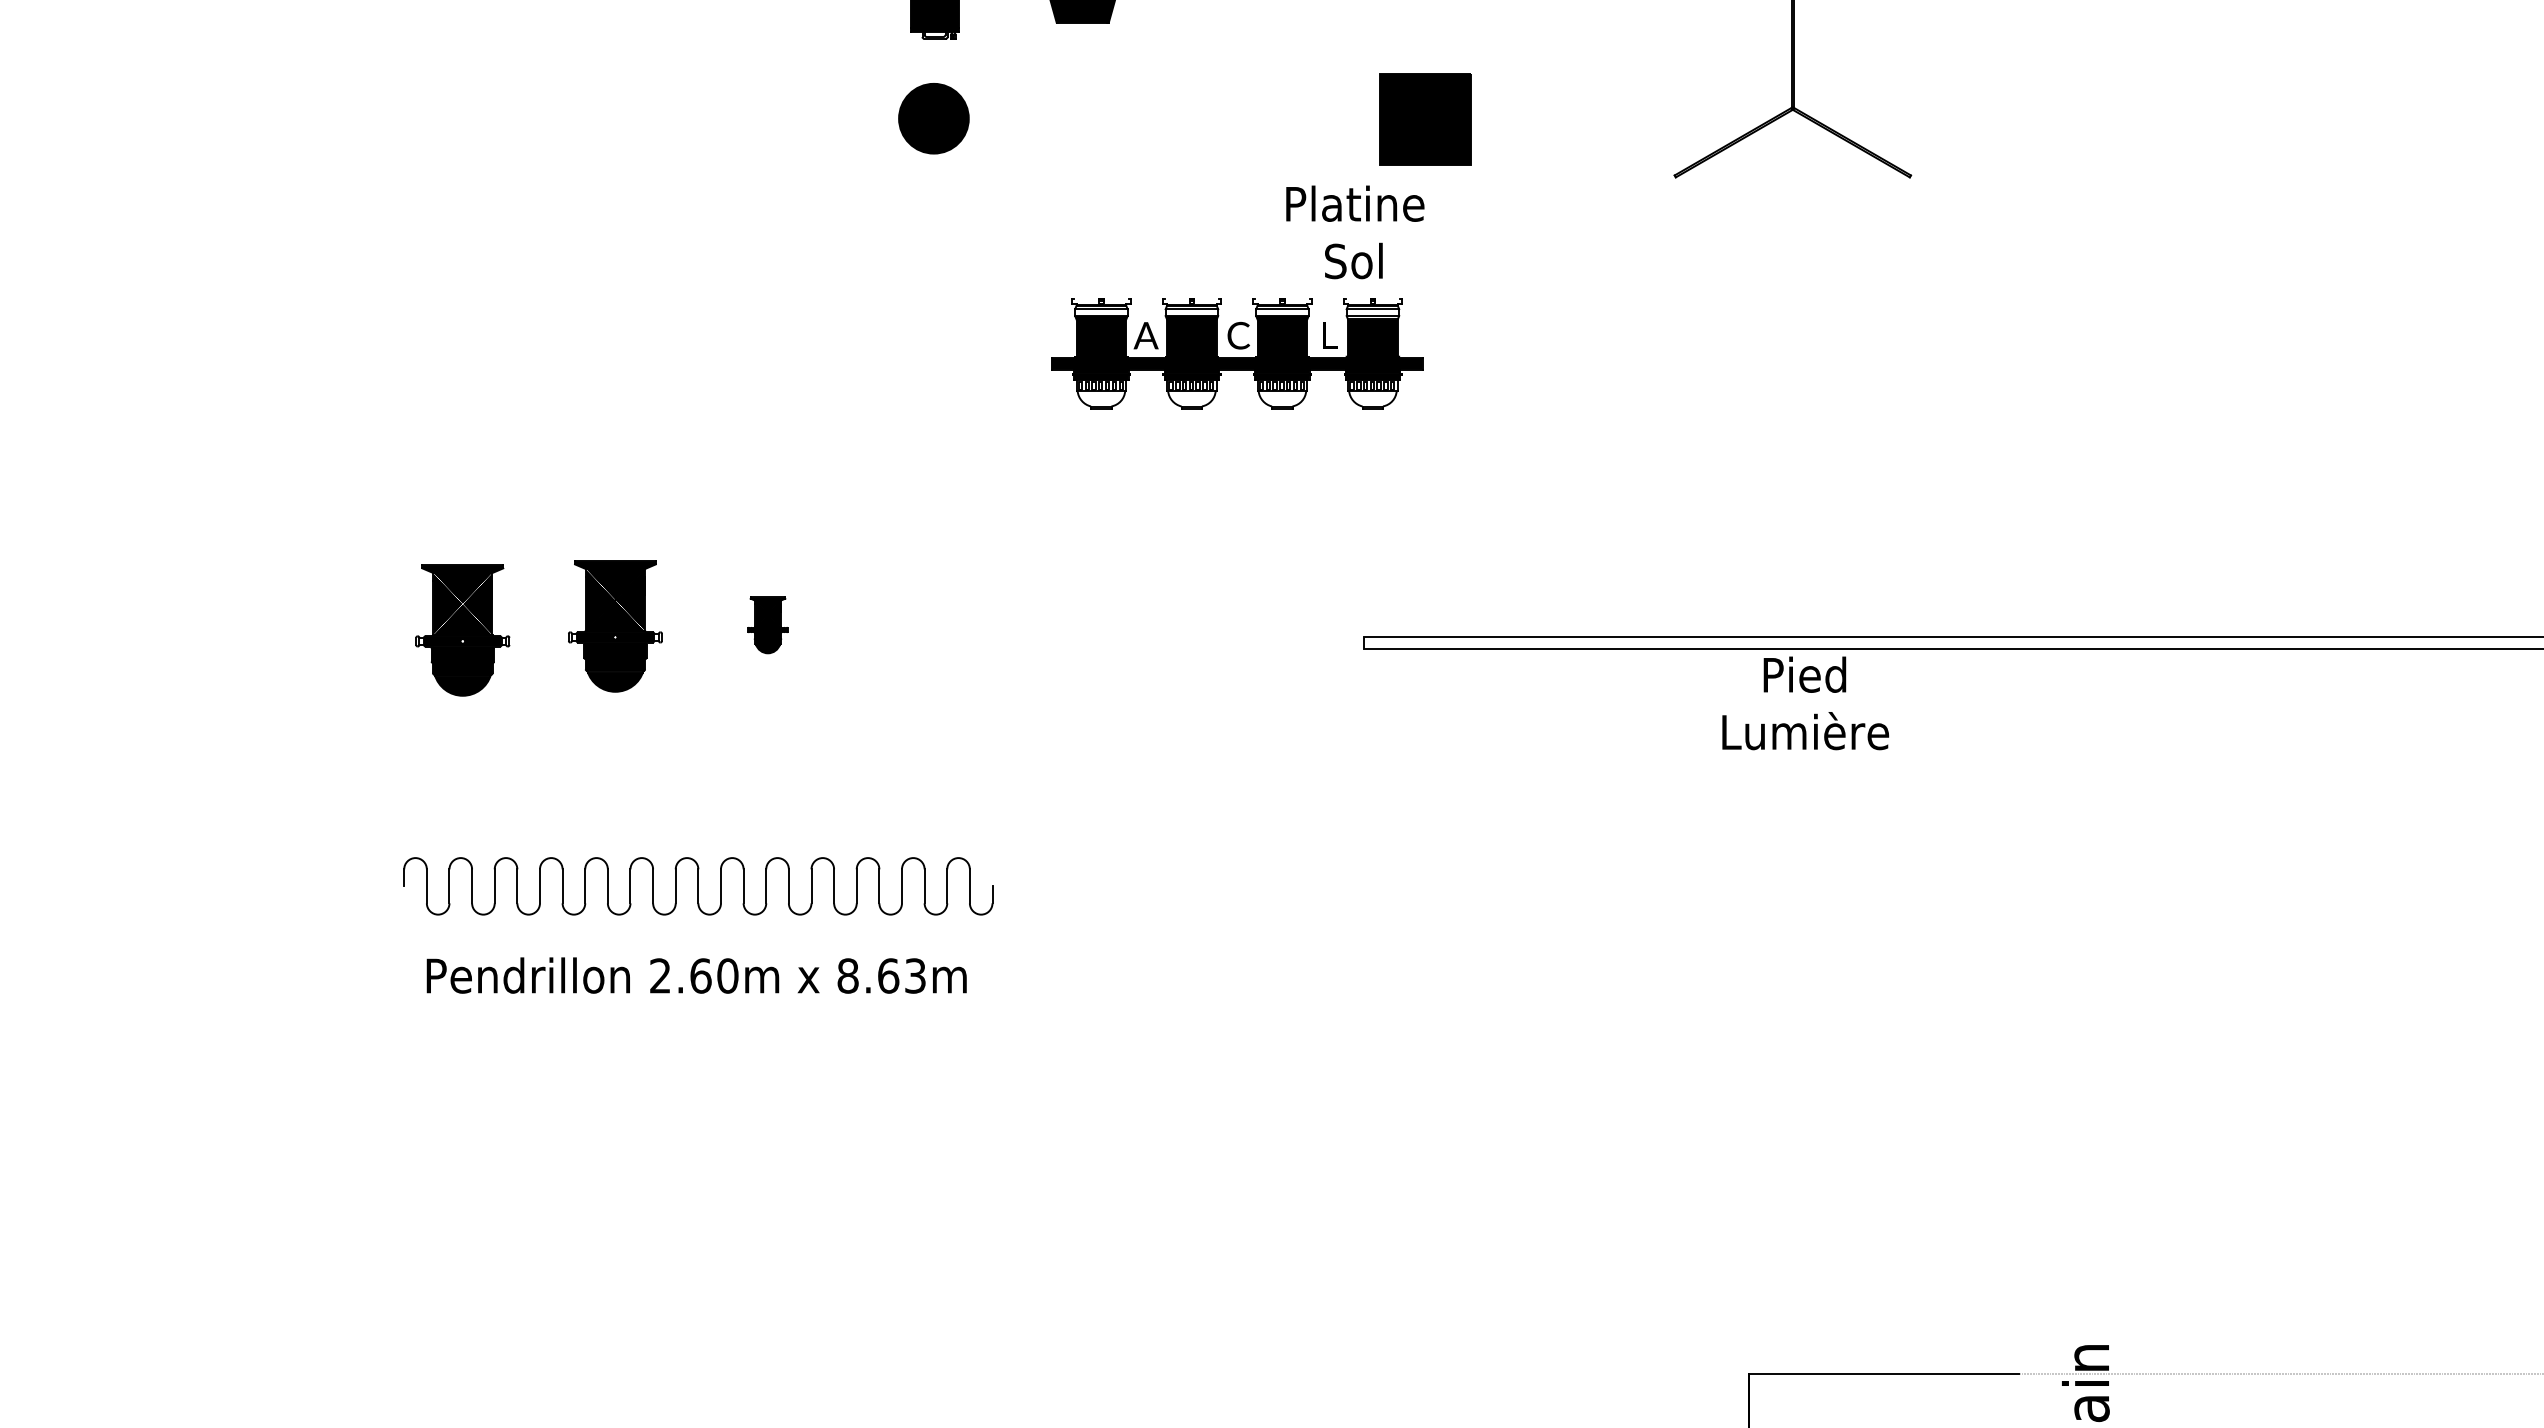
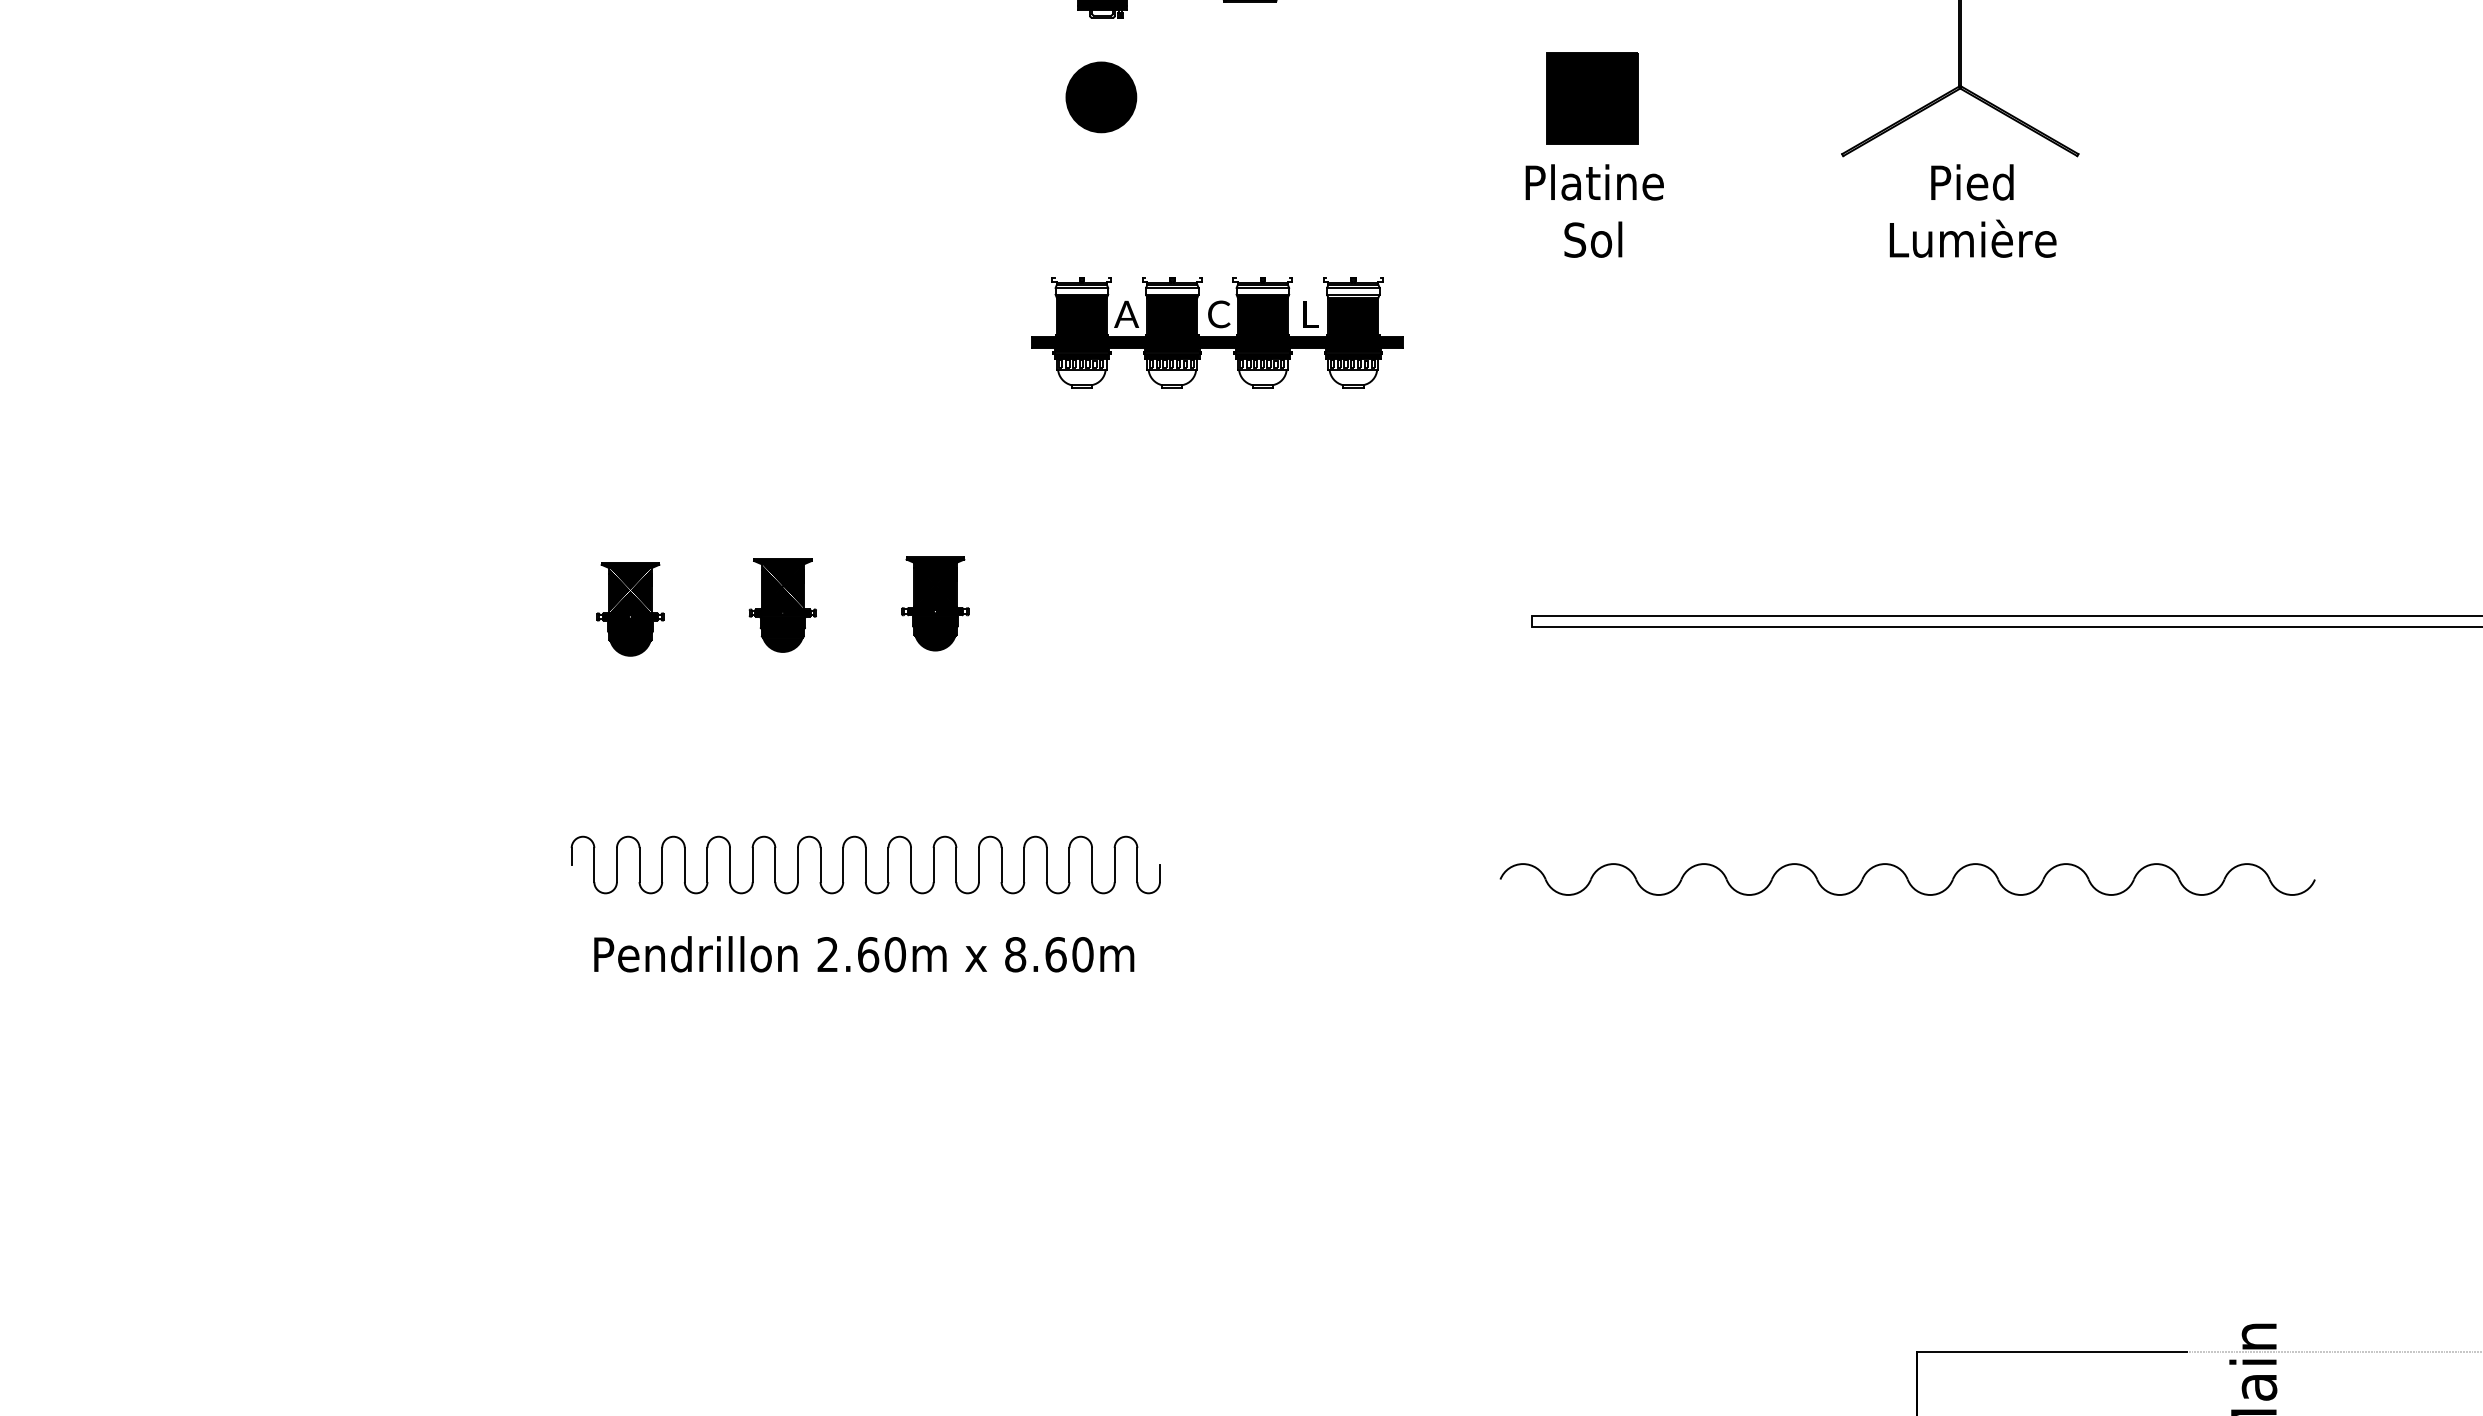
text: (1355, 232) -> (1594, 211), moved
part: (1237, 353) -> (1217, 332), moved
part: (767, 625) -> (934, 604), size x1.67
part: (615, 626) -> (782, 605), size x0.71
part: (463, 630) -> (630, 609), size x0.71
text: (1805, 703) -> (1972, 211), moved
part: (1740, 900) -> (1907, 879), added
text: (915, 975) -> (1082, 954), 8.63m -> 8.60m

